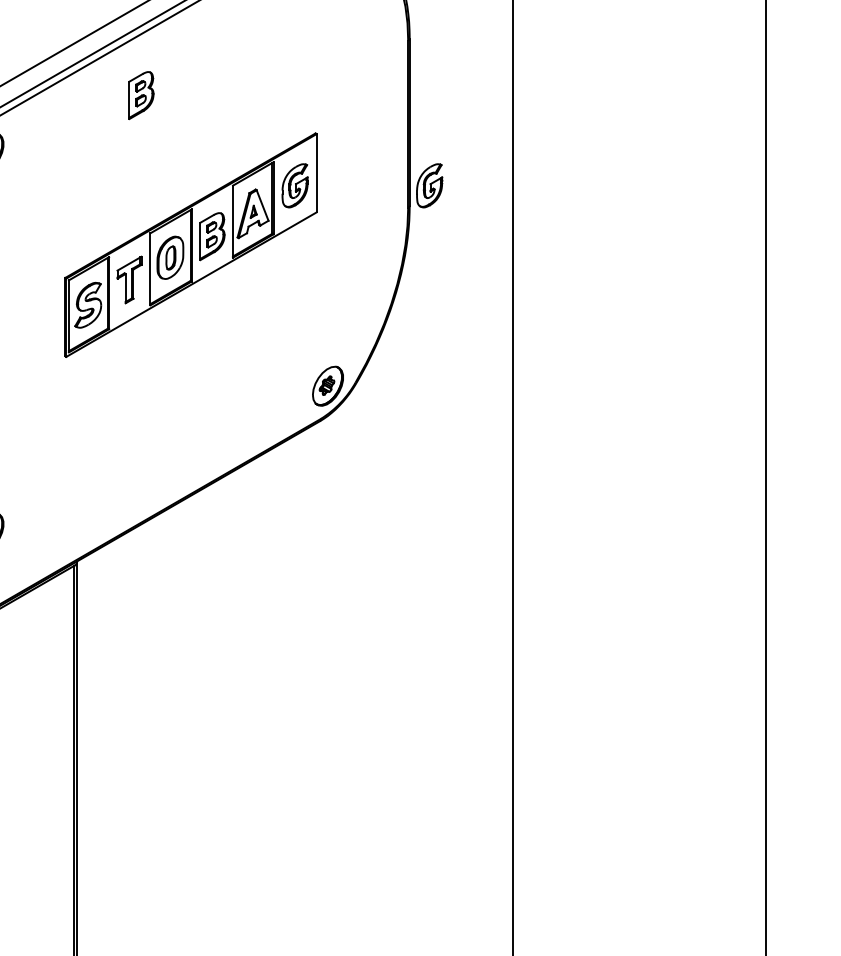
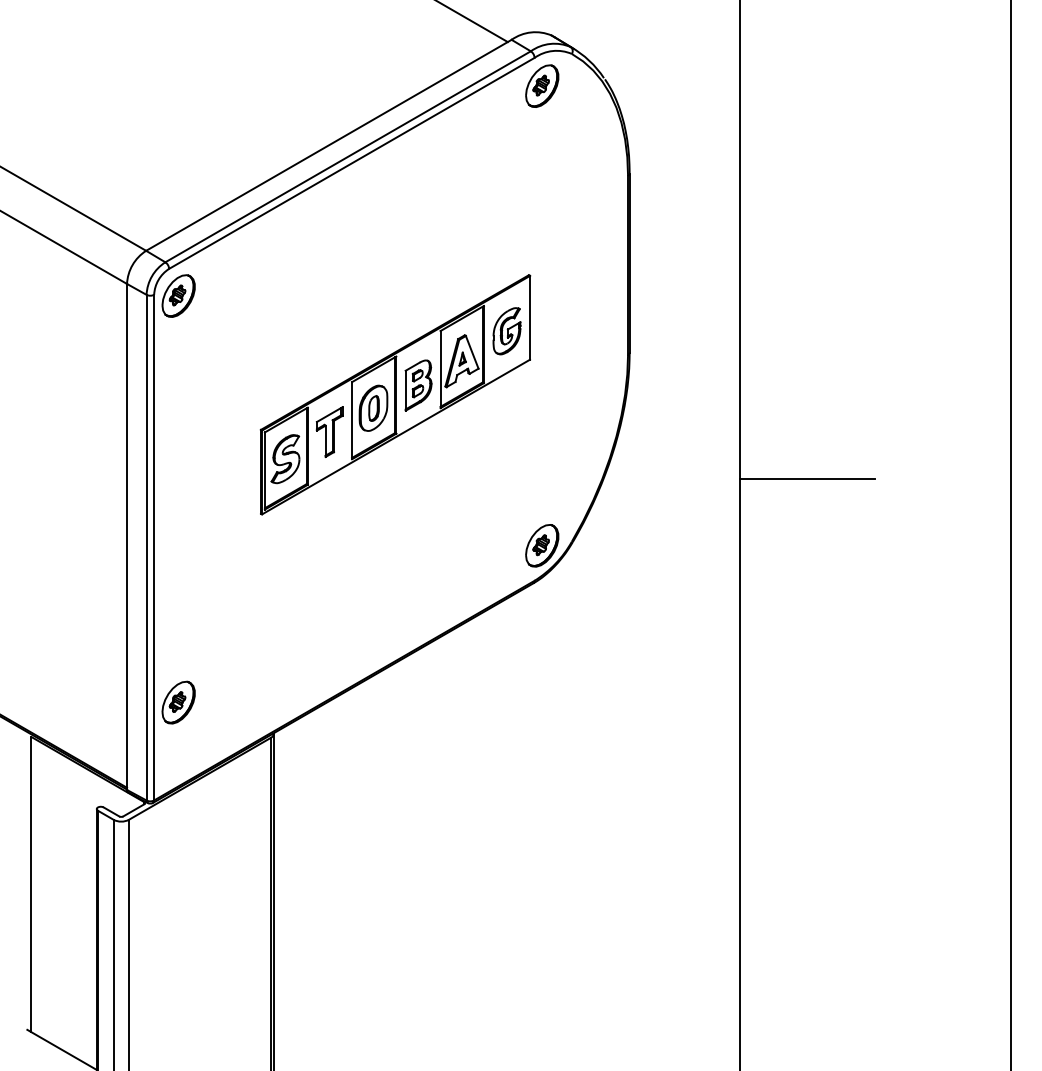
part: (141, 95) -> (342, 234), removed
part: (429, 186) -> (650, 331), removed
line: (575, 324) -> (807, 479), added

